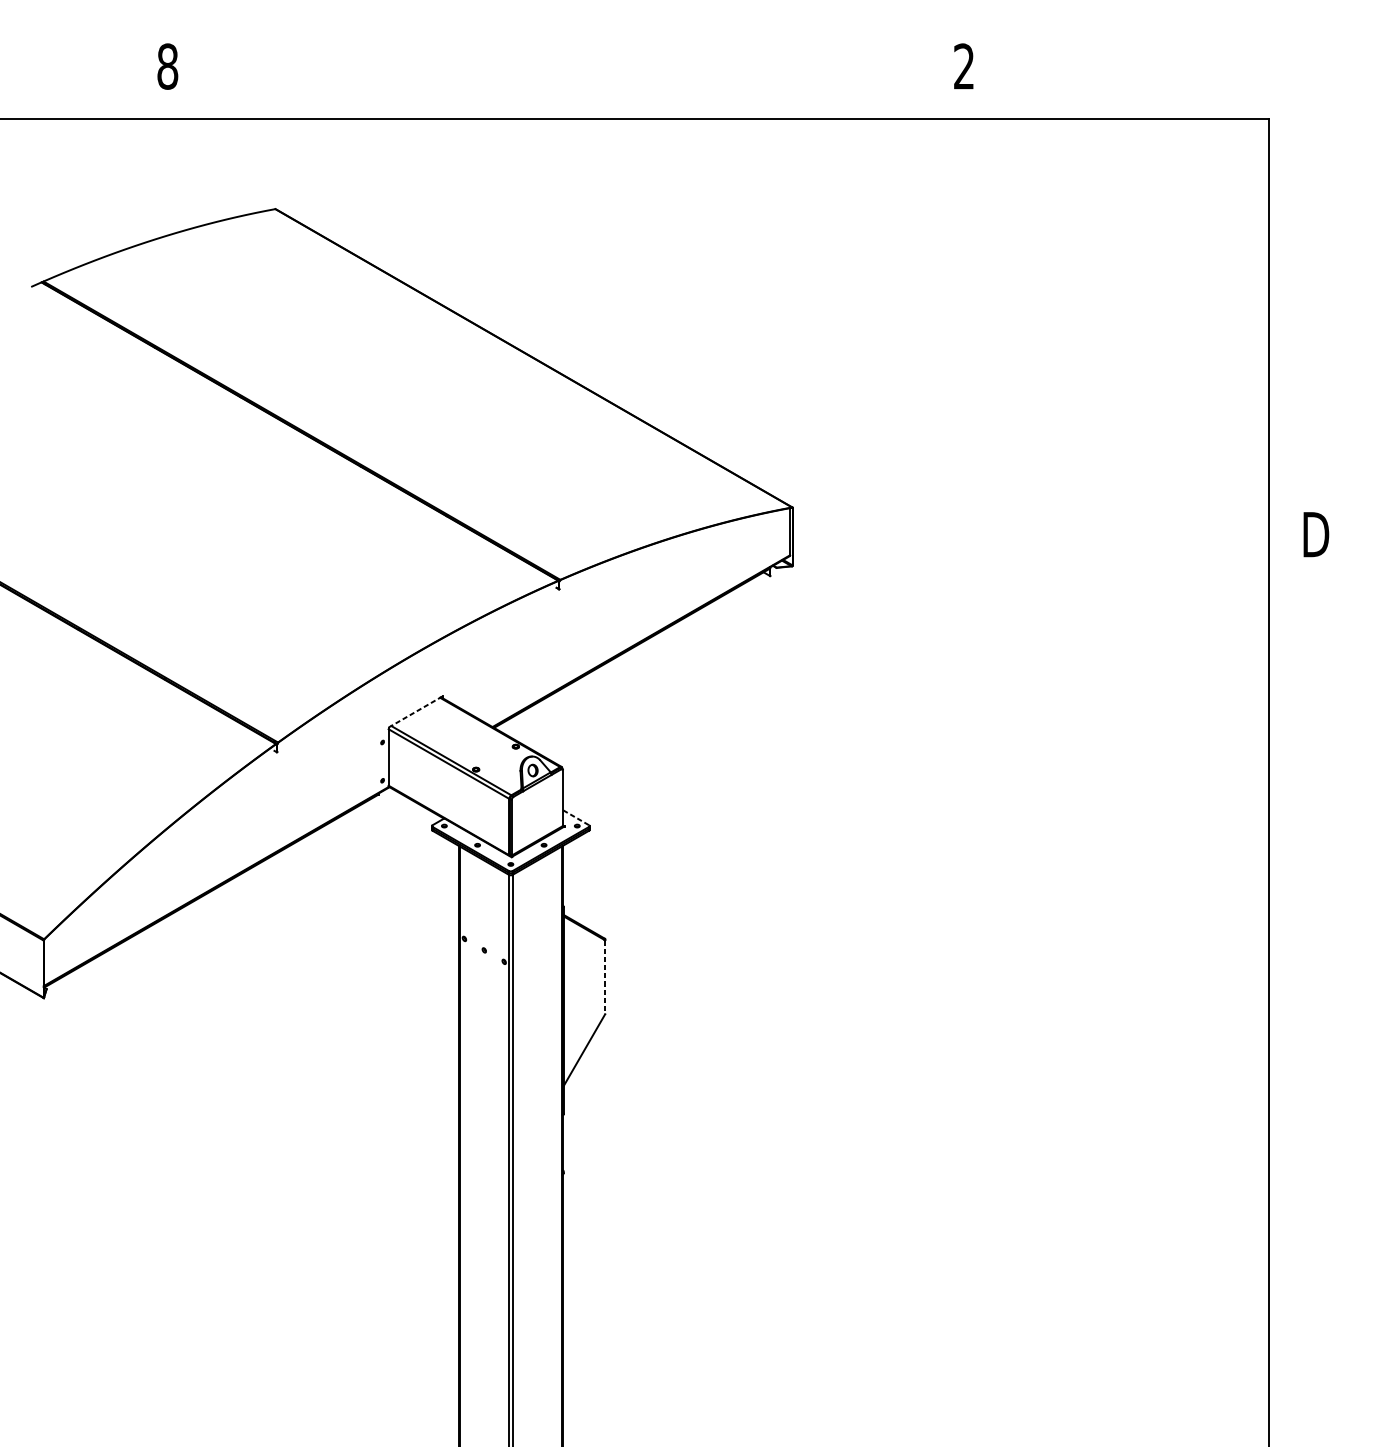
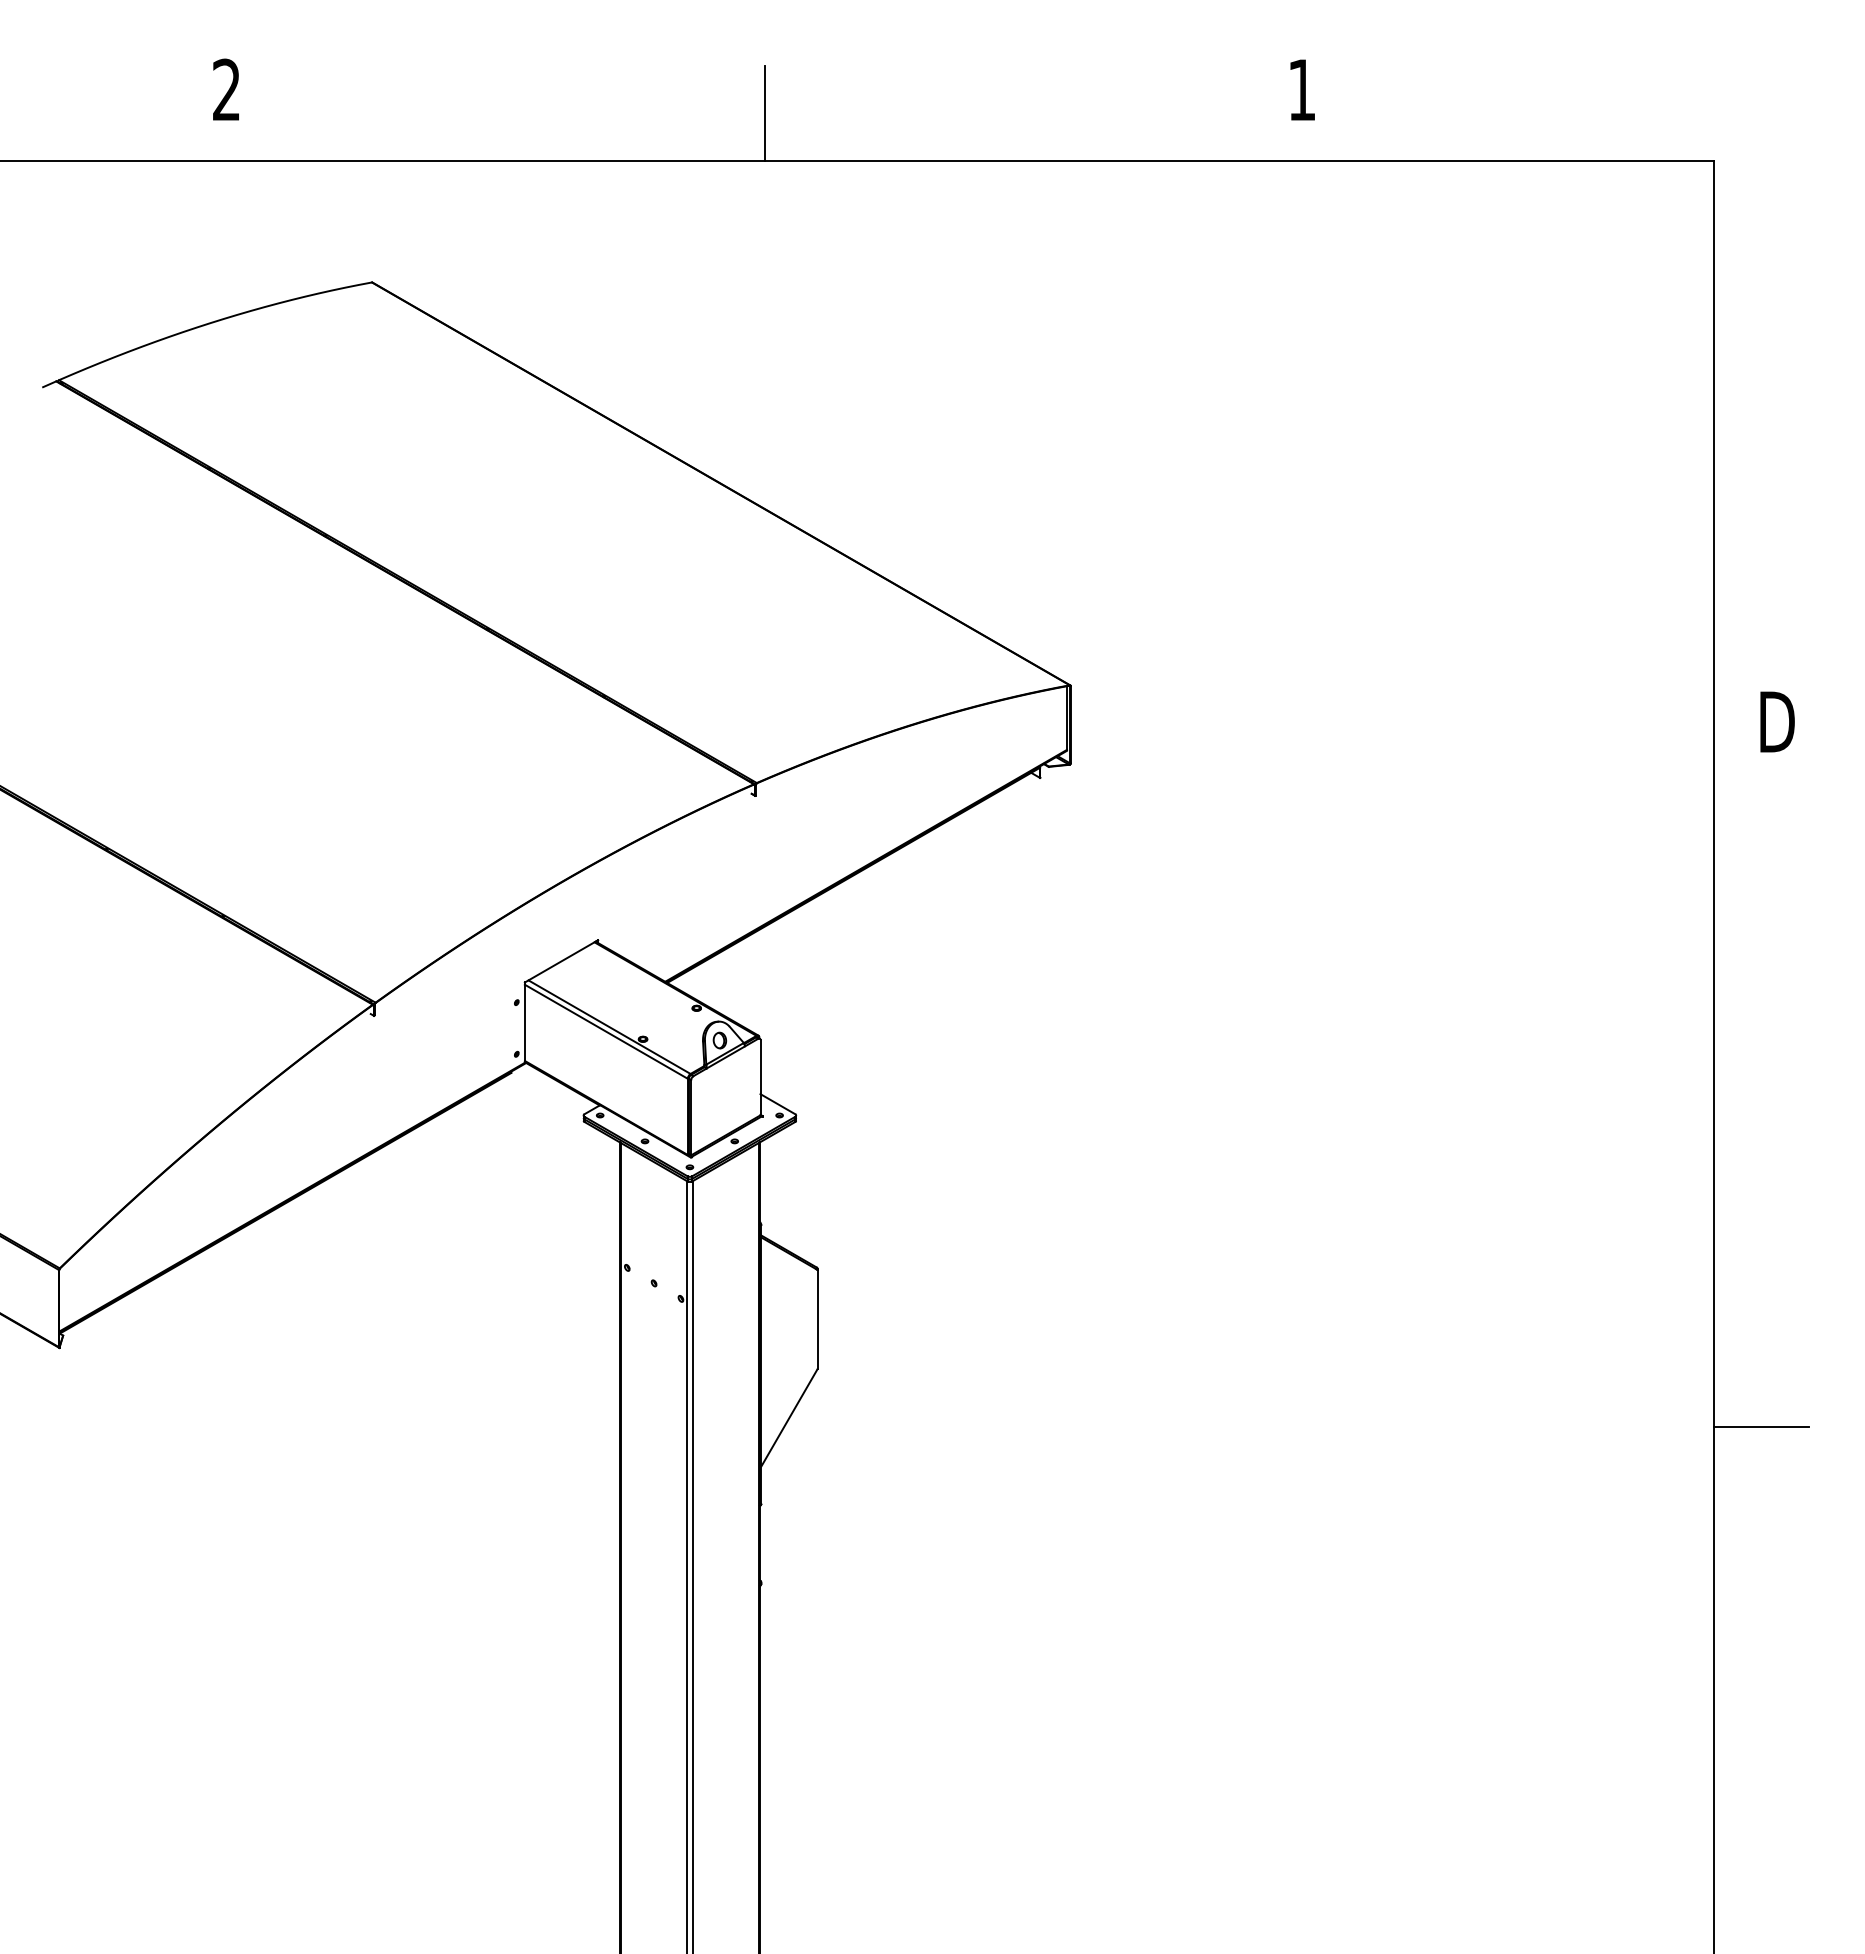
text: (167, 66) -> (226, 89), 8 -> 2
text: (963, 66) -> (1301, 89), 2 -> 1
line: (566, 83) -> (765, 113), added
line: (415, 712) -> (561, 961), dashed -> solid
line: (575, 817) -> (777, 1103), dashed -> solid
line: (605, 977) -> (817, 1320), dashed -> solid
line: (1304, 1056) -> (1761, 1426), added

